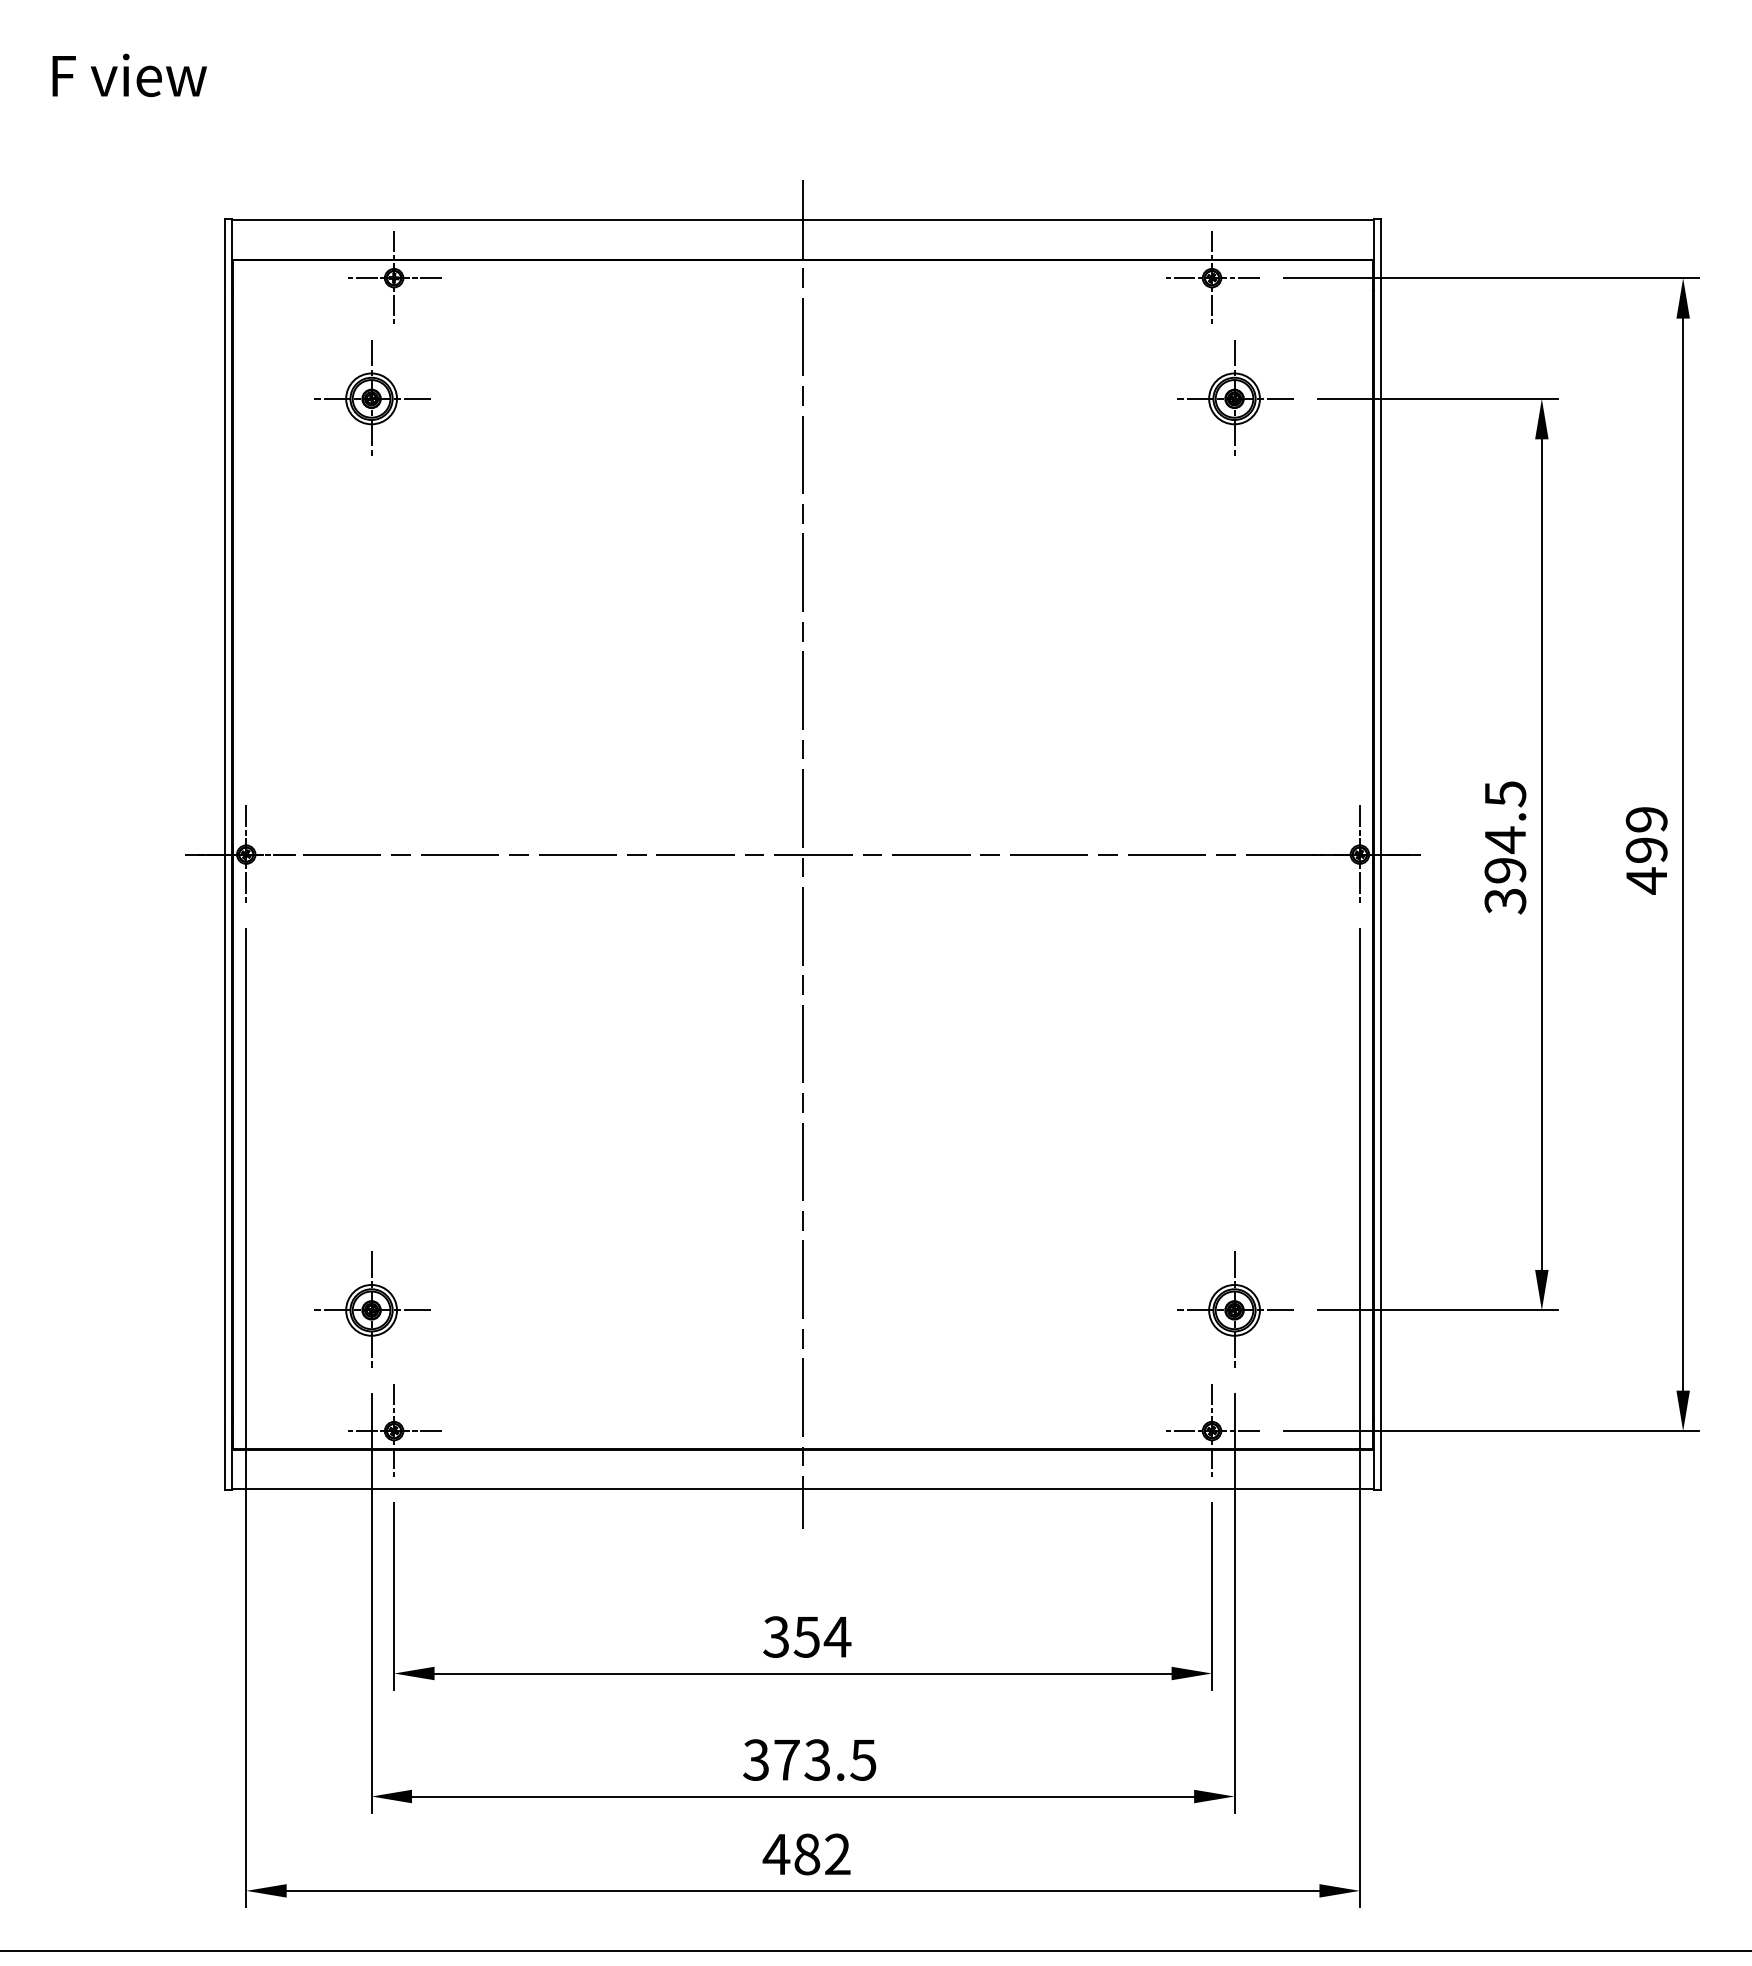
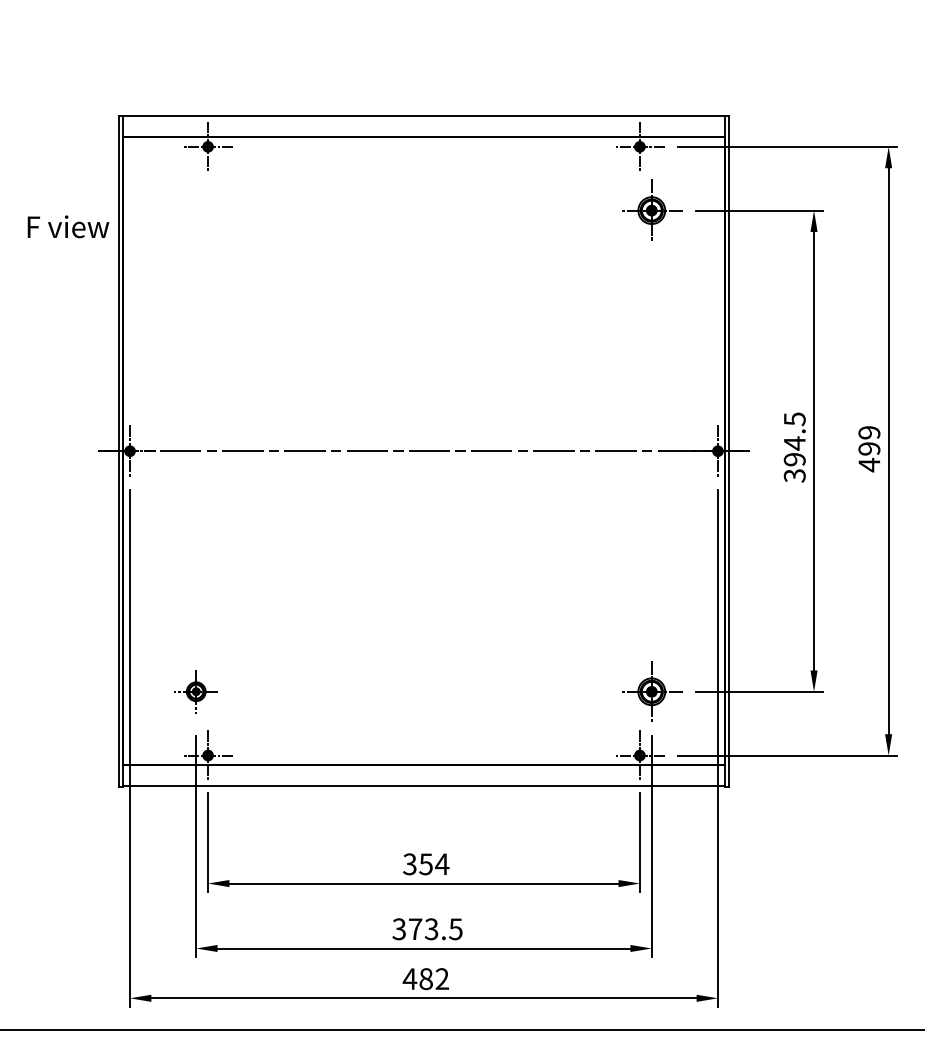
text: (129, 74) -> (68, 226), moved
part: (372, 396) -> (196, 209), removed
line: (804, 855) -> (424, 451), removed
part: (372, 1309) -> (196, 691), size x0.7

